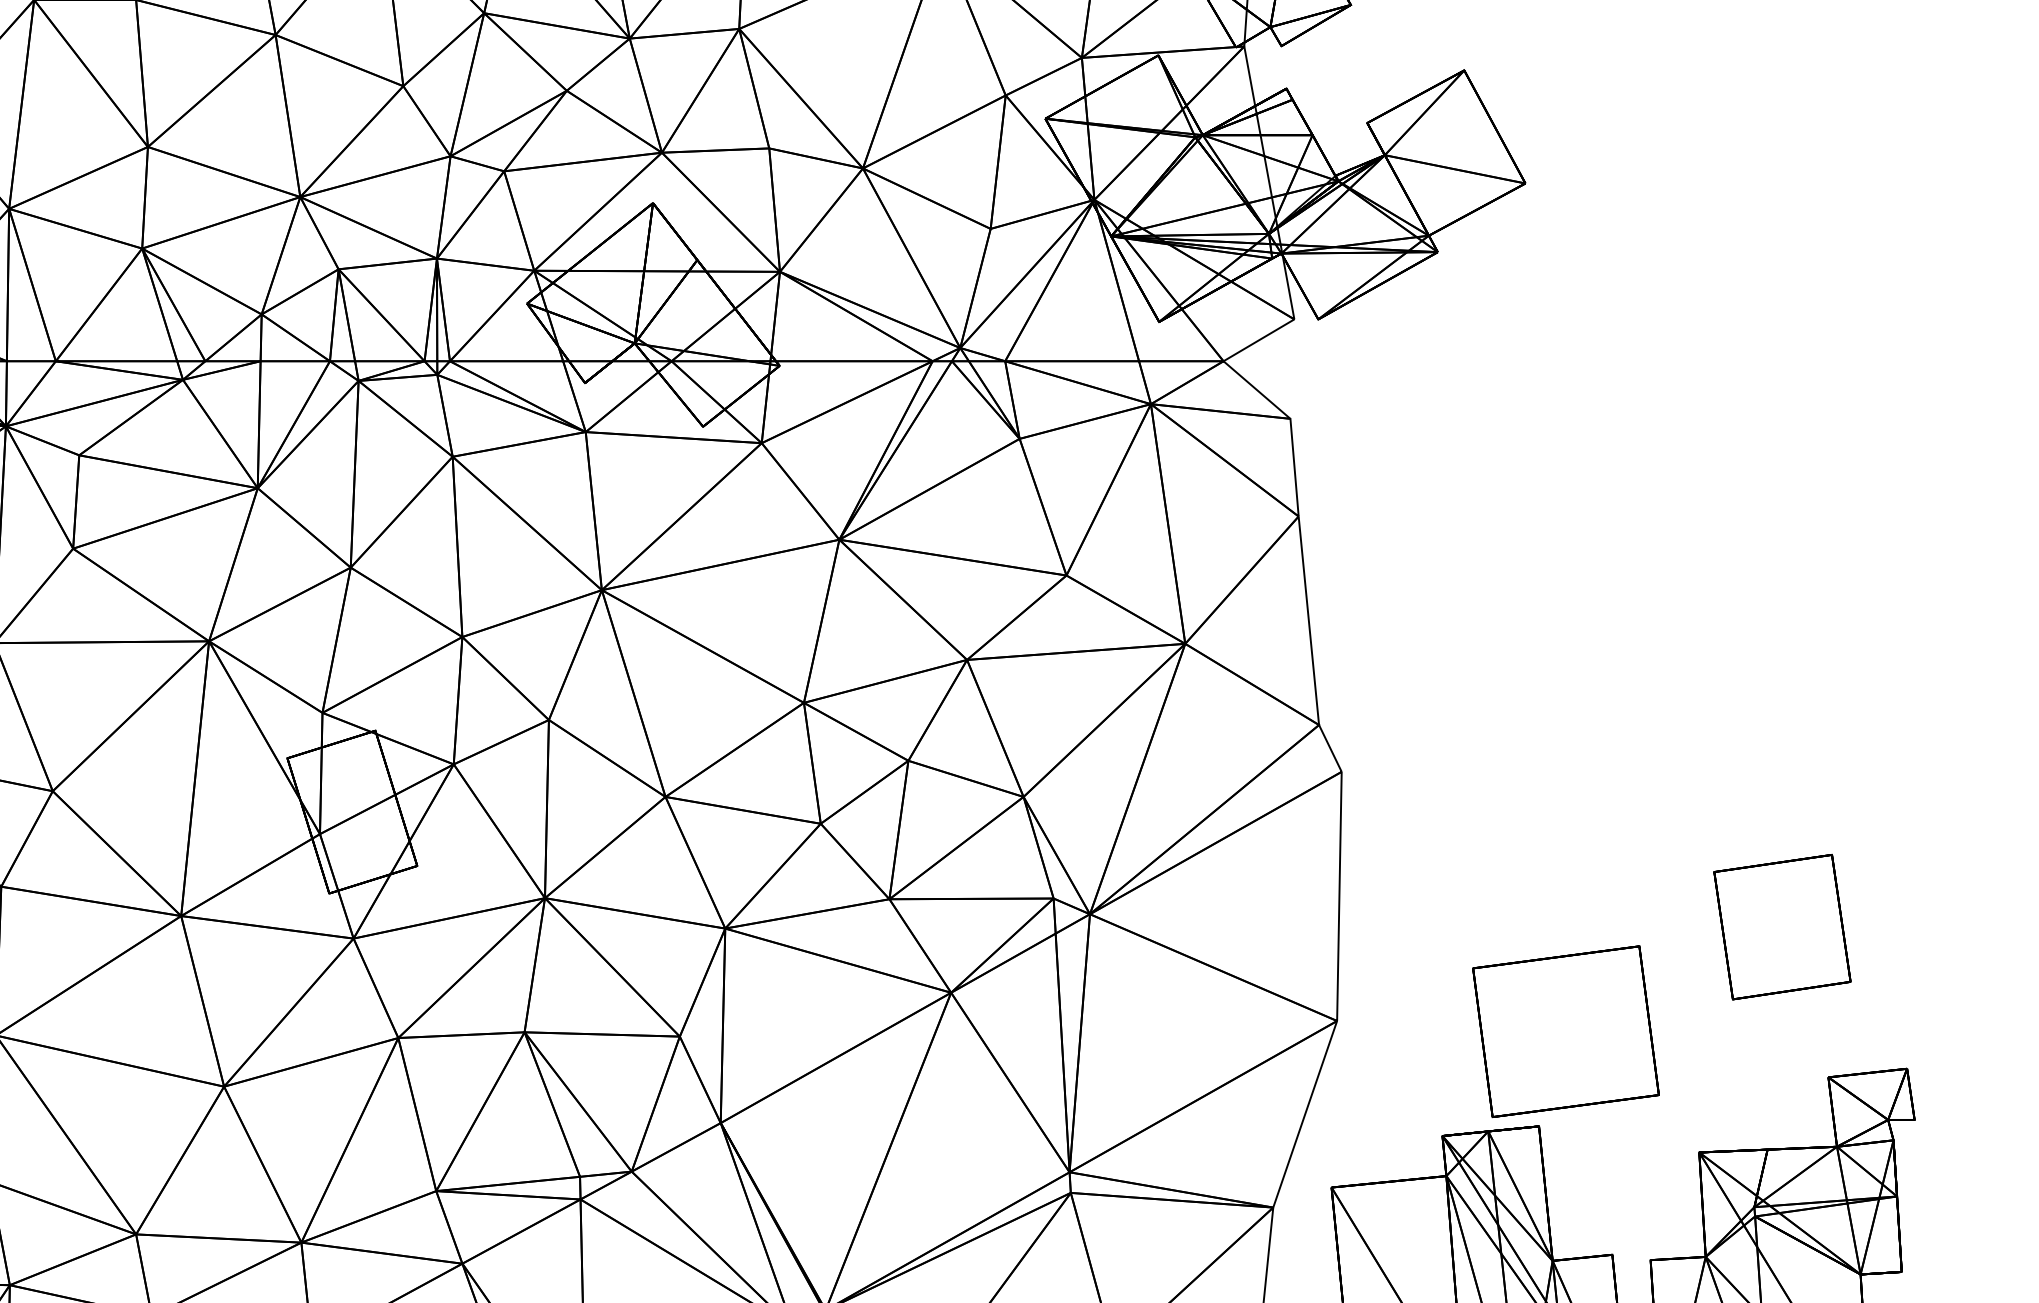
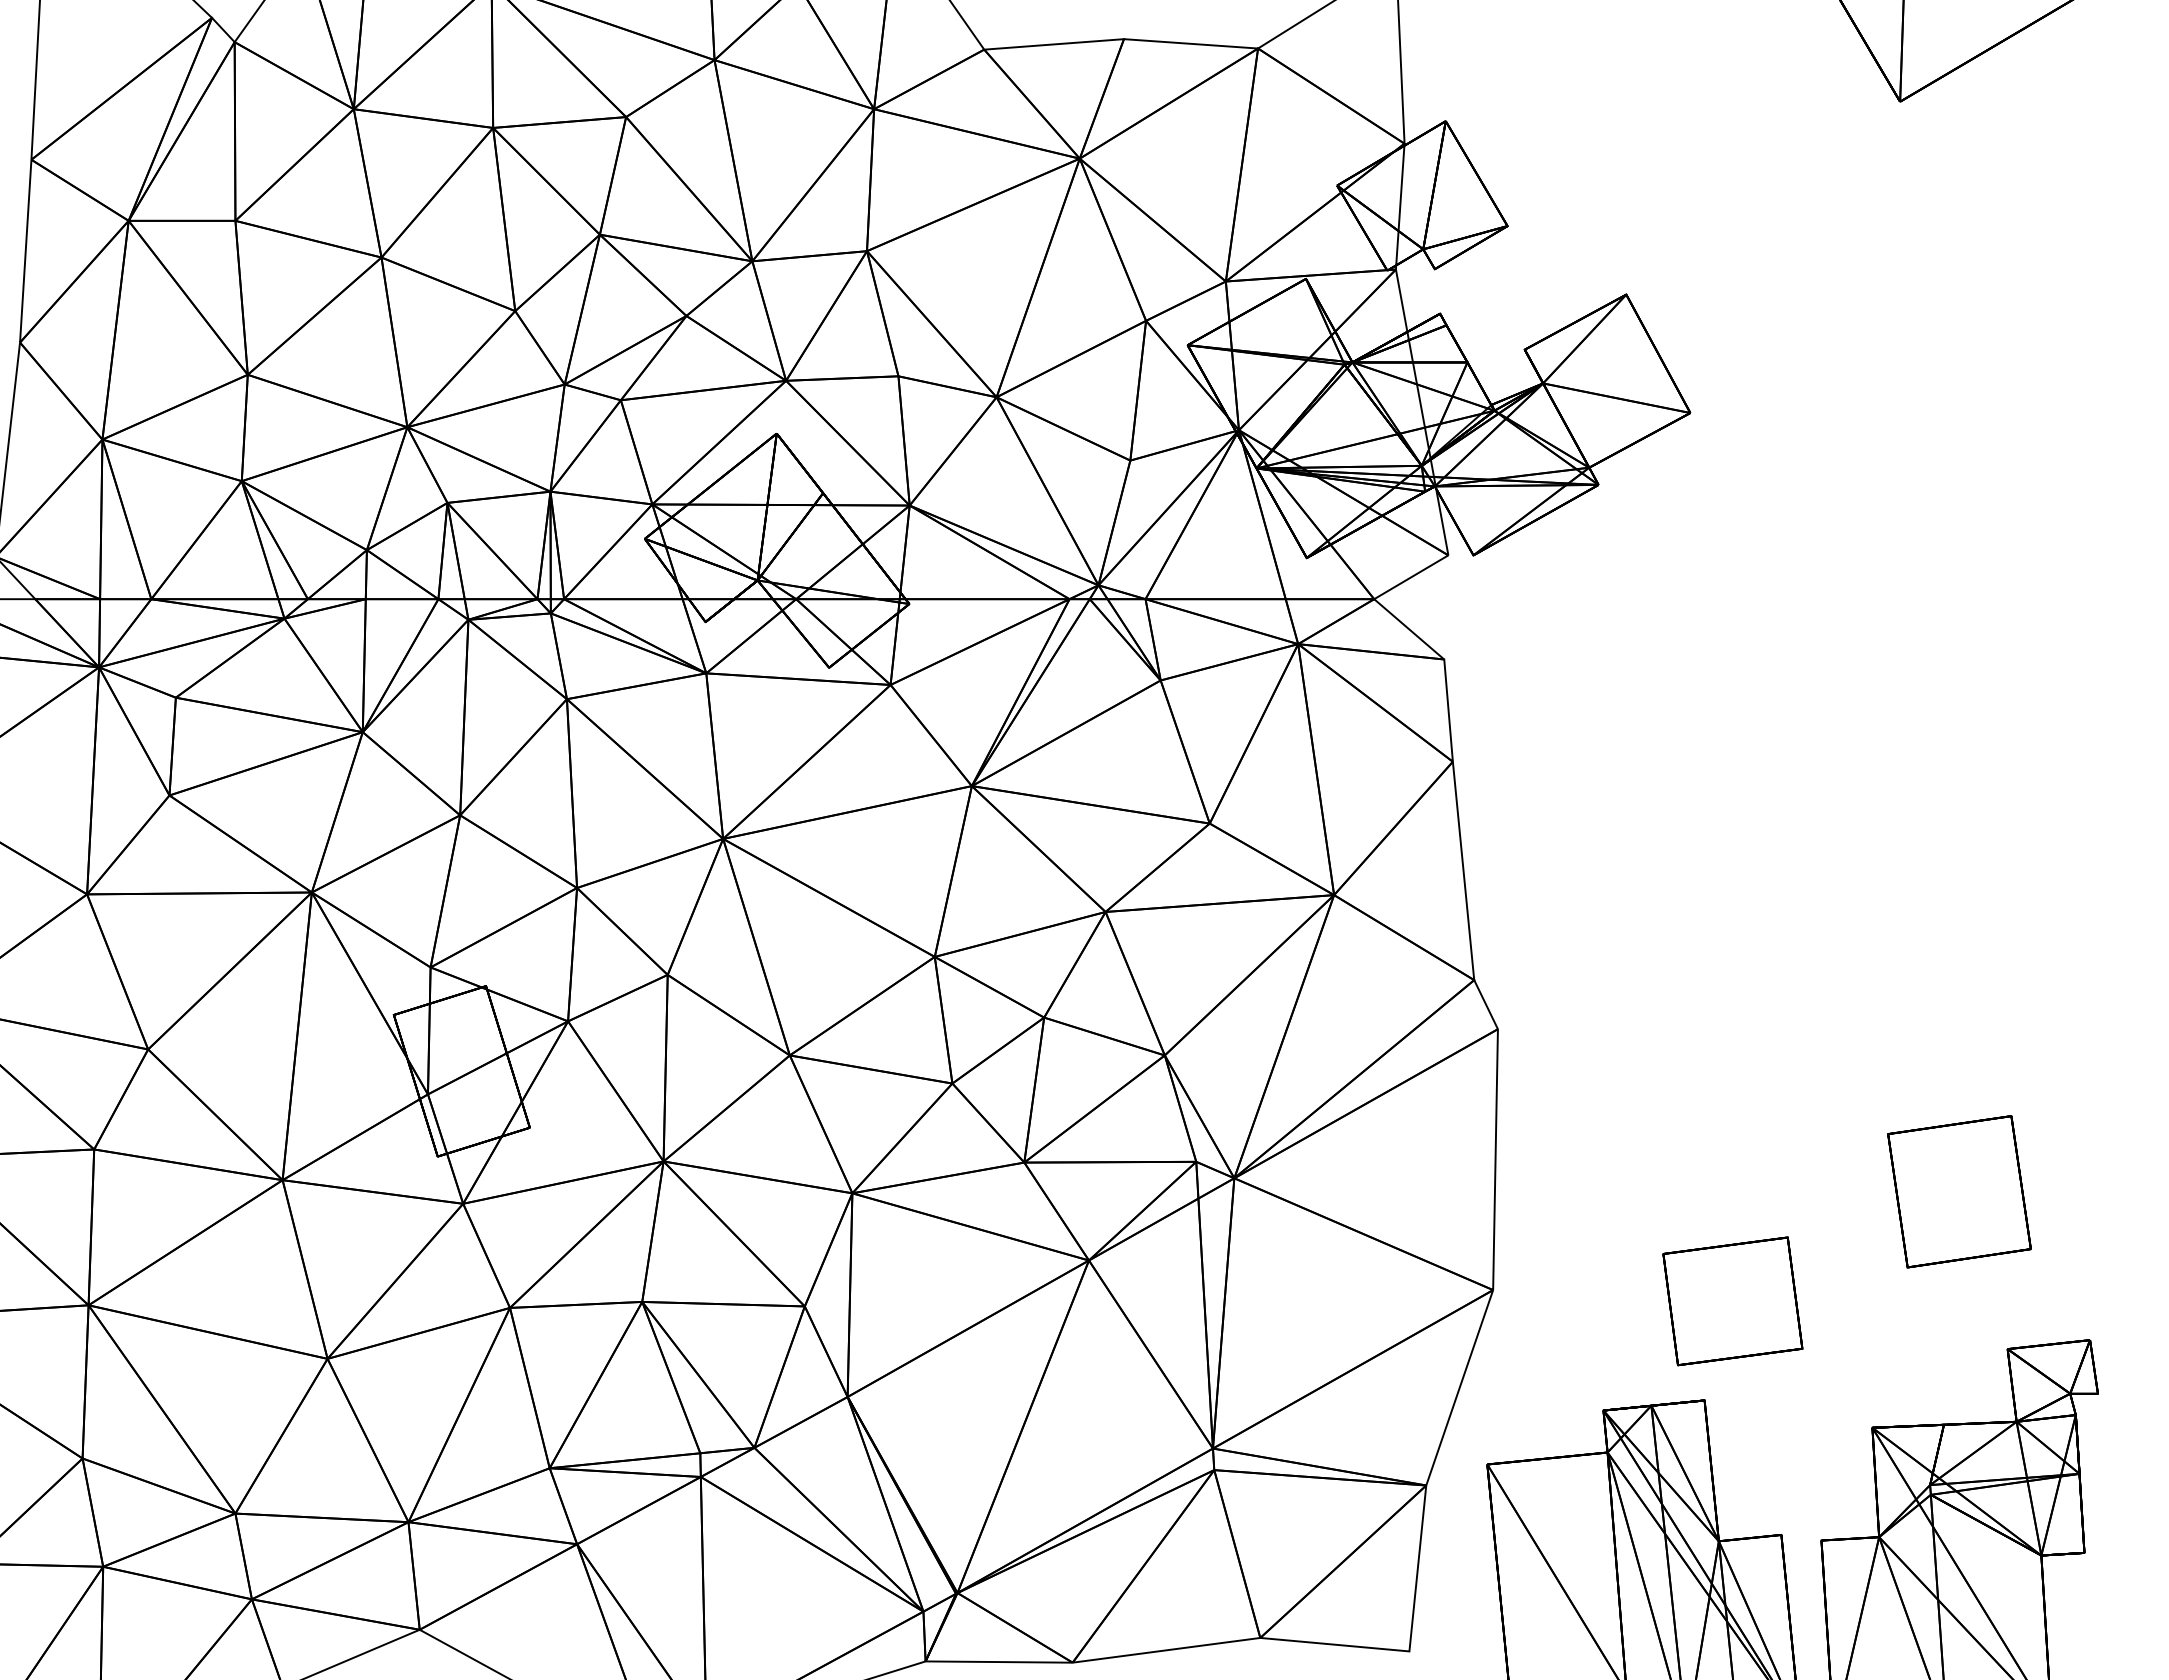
part: (1565, 1031) -> (1732, 1301), size x0.71

